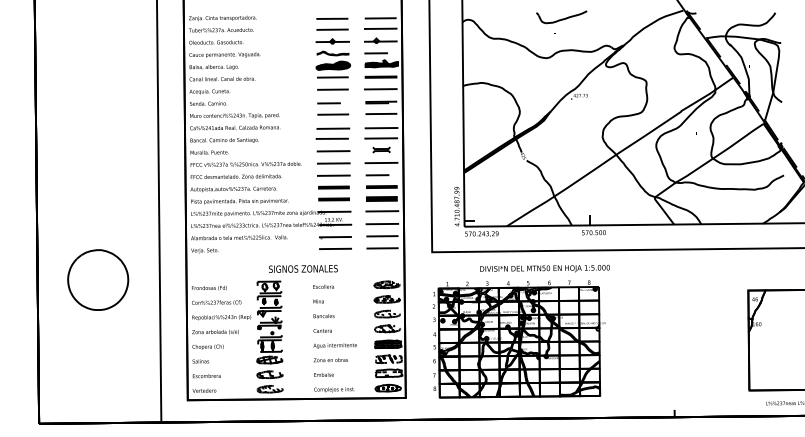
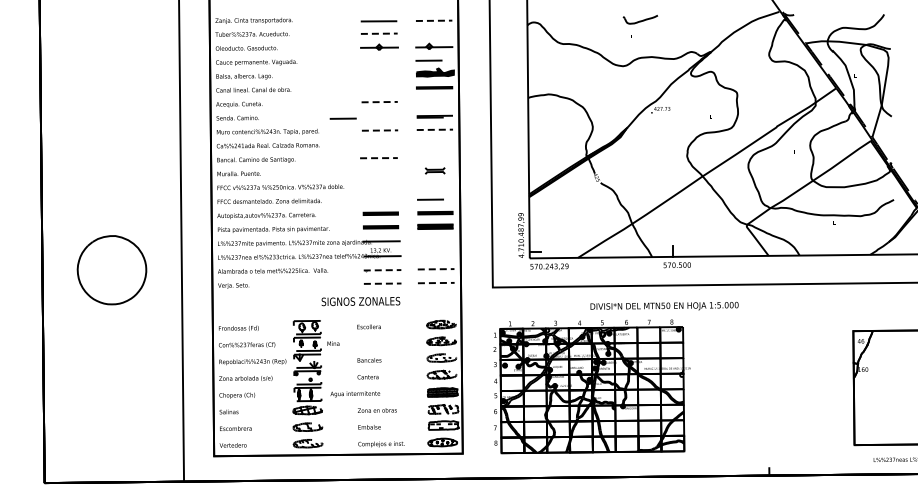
part: (561, 17) -> (640, 19), size x0.6
line: (381, 18) -> (434, 20), solid -> dashed
line: (381, 28) -> (434, 32), removed
line: (332, 29) -> (379, 33), solid -> dashed
part: (333, 64) -> (380, 73), removed
line: (381, 89) -> (434, 101), removed
line: (333, 90) -> (380, 102), solid -> dashed
line: (328, 103) -> (342, 118), moved
line: (381, 113) -> (435, 129), solid -> dashed
line: (333, 114) -> (380, 130), solid -> dashed
line: (381, 127) -> (434, 145), removed
line: (333, 128) -> (380, 146), removed
line: (381, 138) -> (434, 157), removed
line: (331, 139) -> (378, 158), solid -> dashed
line: (333, 151) -> (380, 172), removed
line: (381, 162) -> (434, 185), removed
line: (333, 163) -> (380, 186), removed
line: (333, 175) -> (380, 200), removed
line: (381, 211) -> (435, 240), removed
line: (382, 224) -> (436, 255), removed
line: (382, 236) -> (436, 269), solid -> dashed
line: (335, 237) -> (382, 270), solid -> dashed
line: (335, 248) -> (382, 283), solid -> dashed
line: (382, 248) -> (436, 283), solid -> dashed
text: (302, 268) -> (360, 301), moved
text: (545, 268) -> (664, 305), moved
part: (97, 280) -> (111, 270), moved
text: (318, 301) -> (333, 343), moved
text: (335, 346) -> (355, 394), moved

